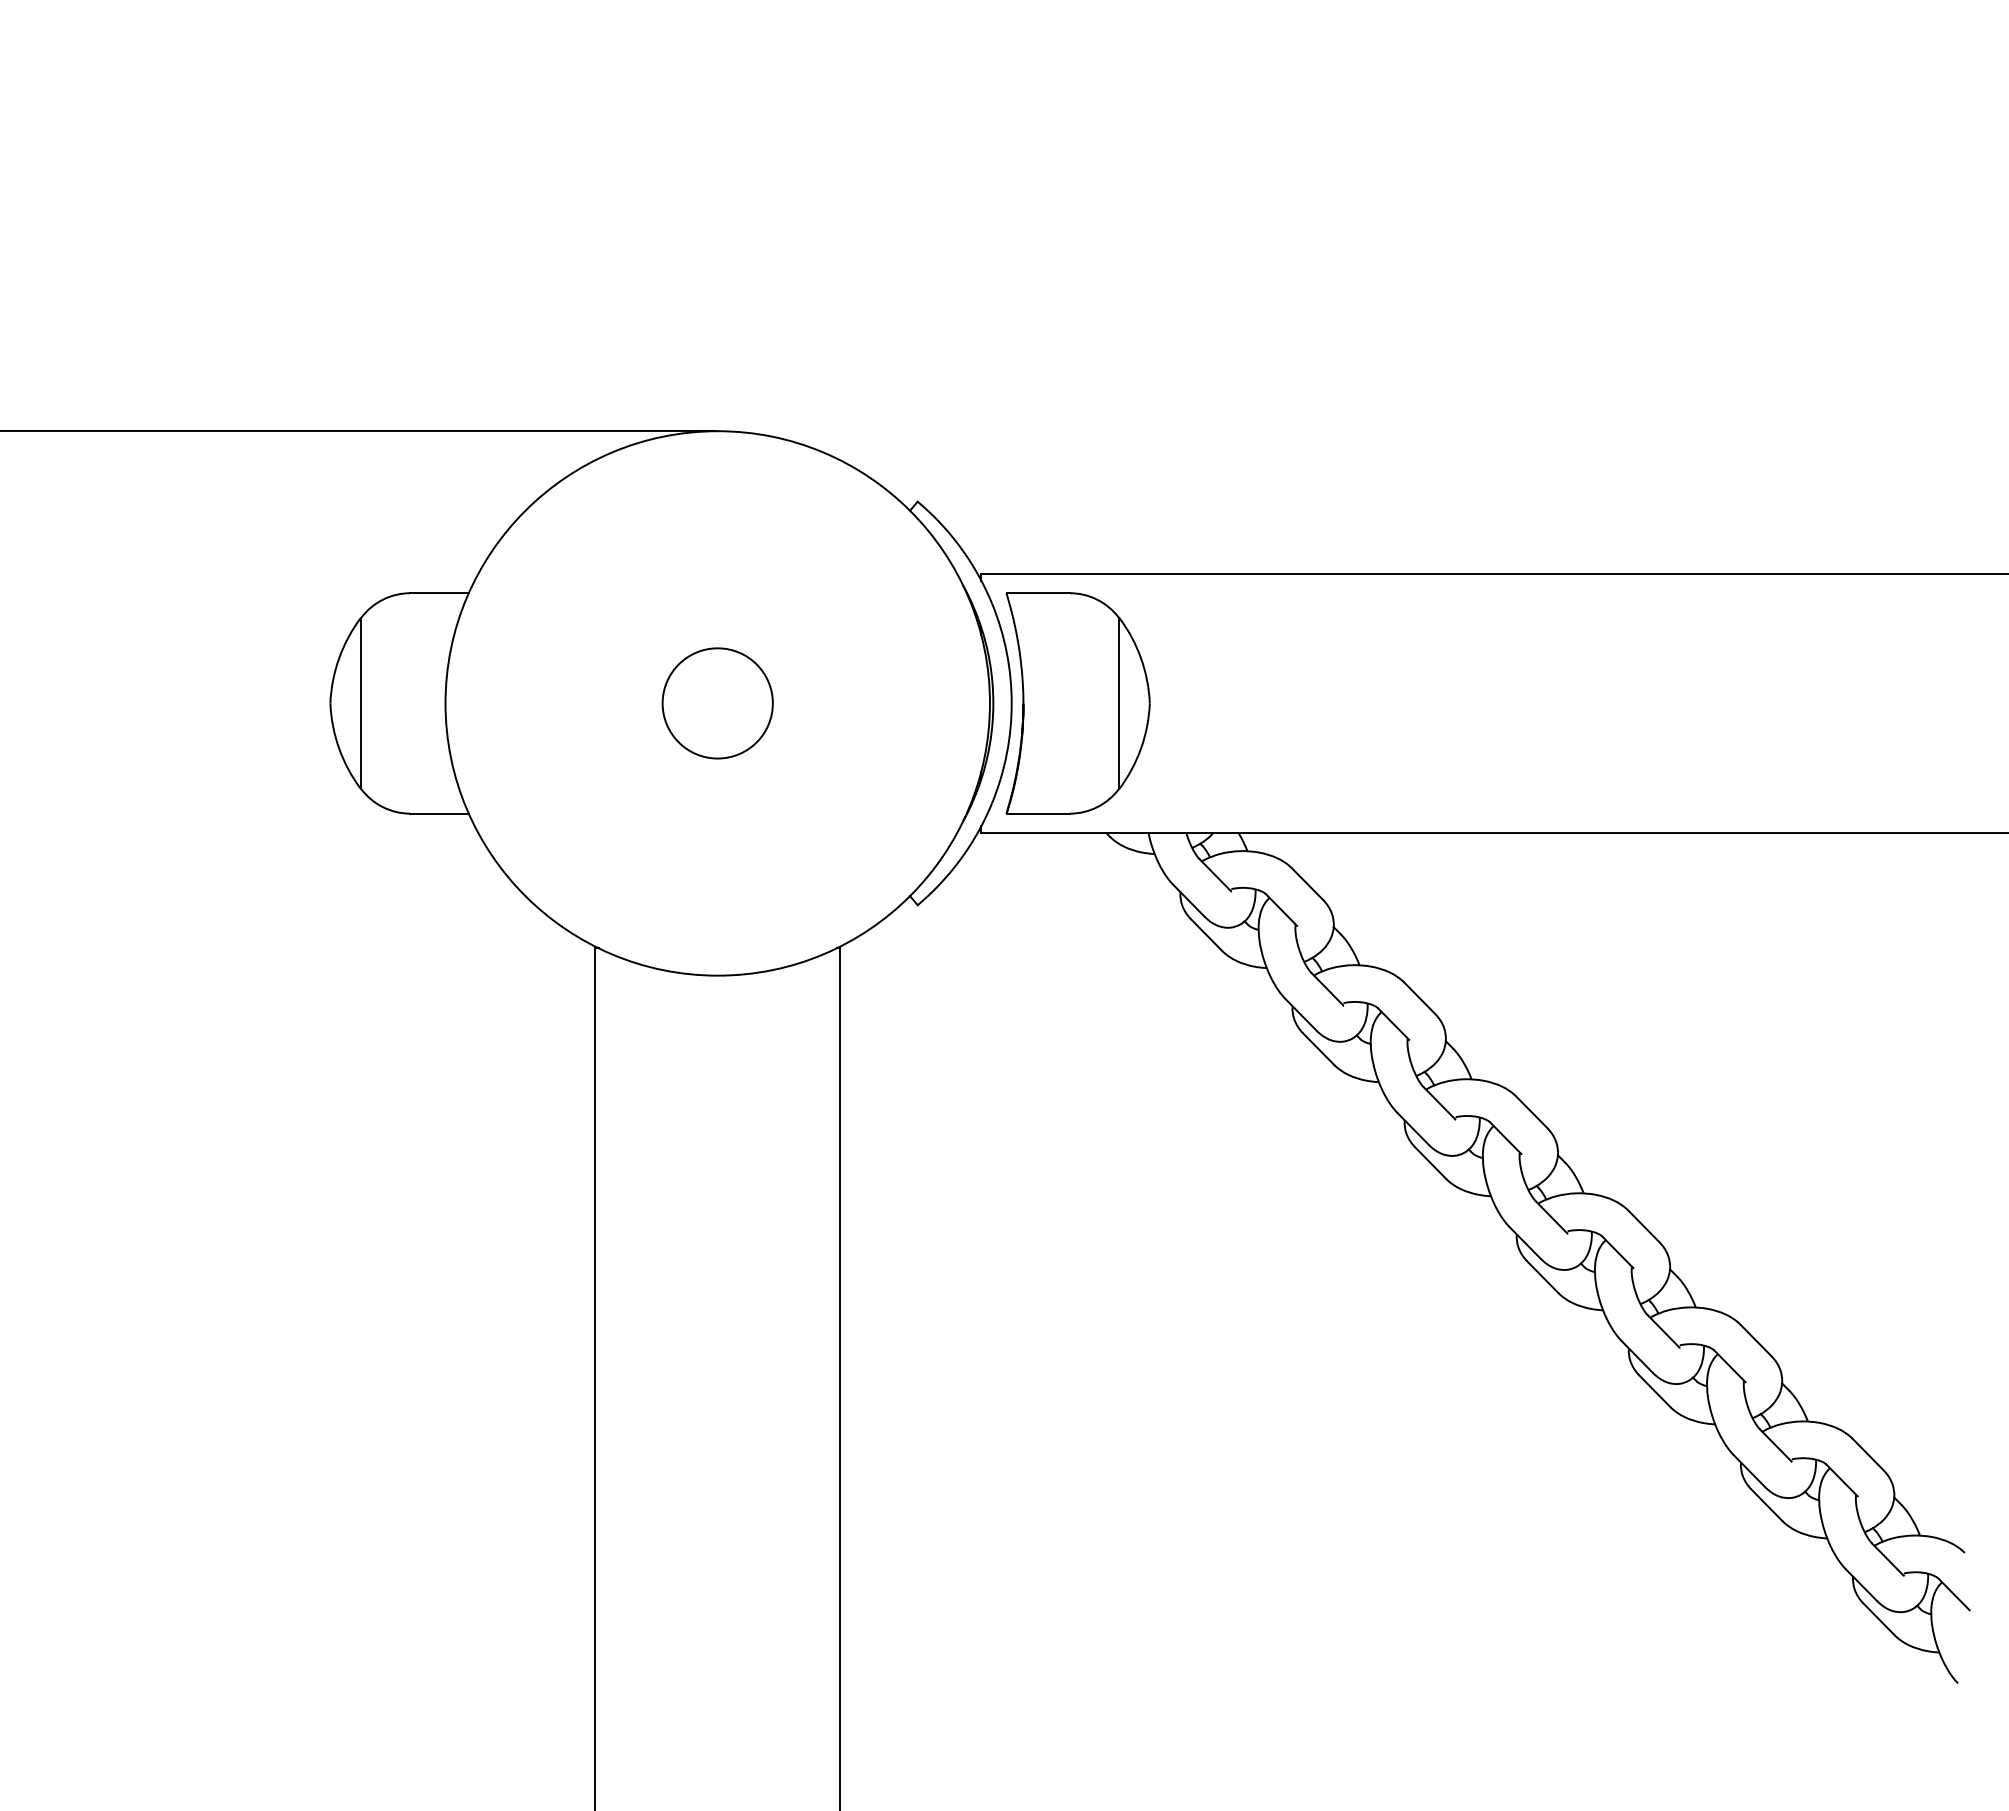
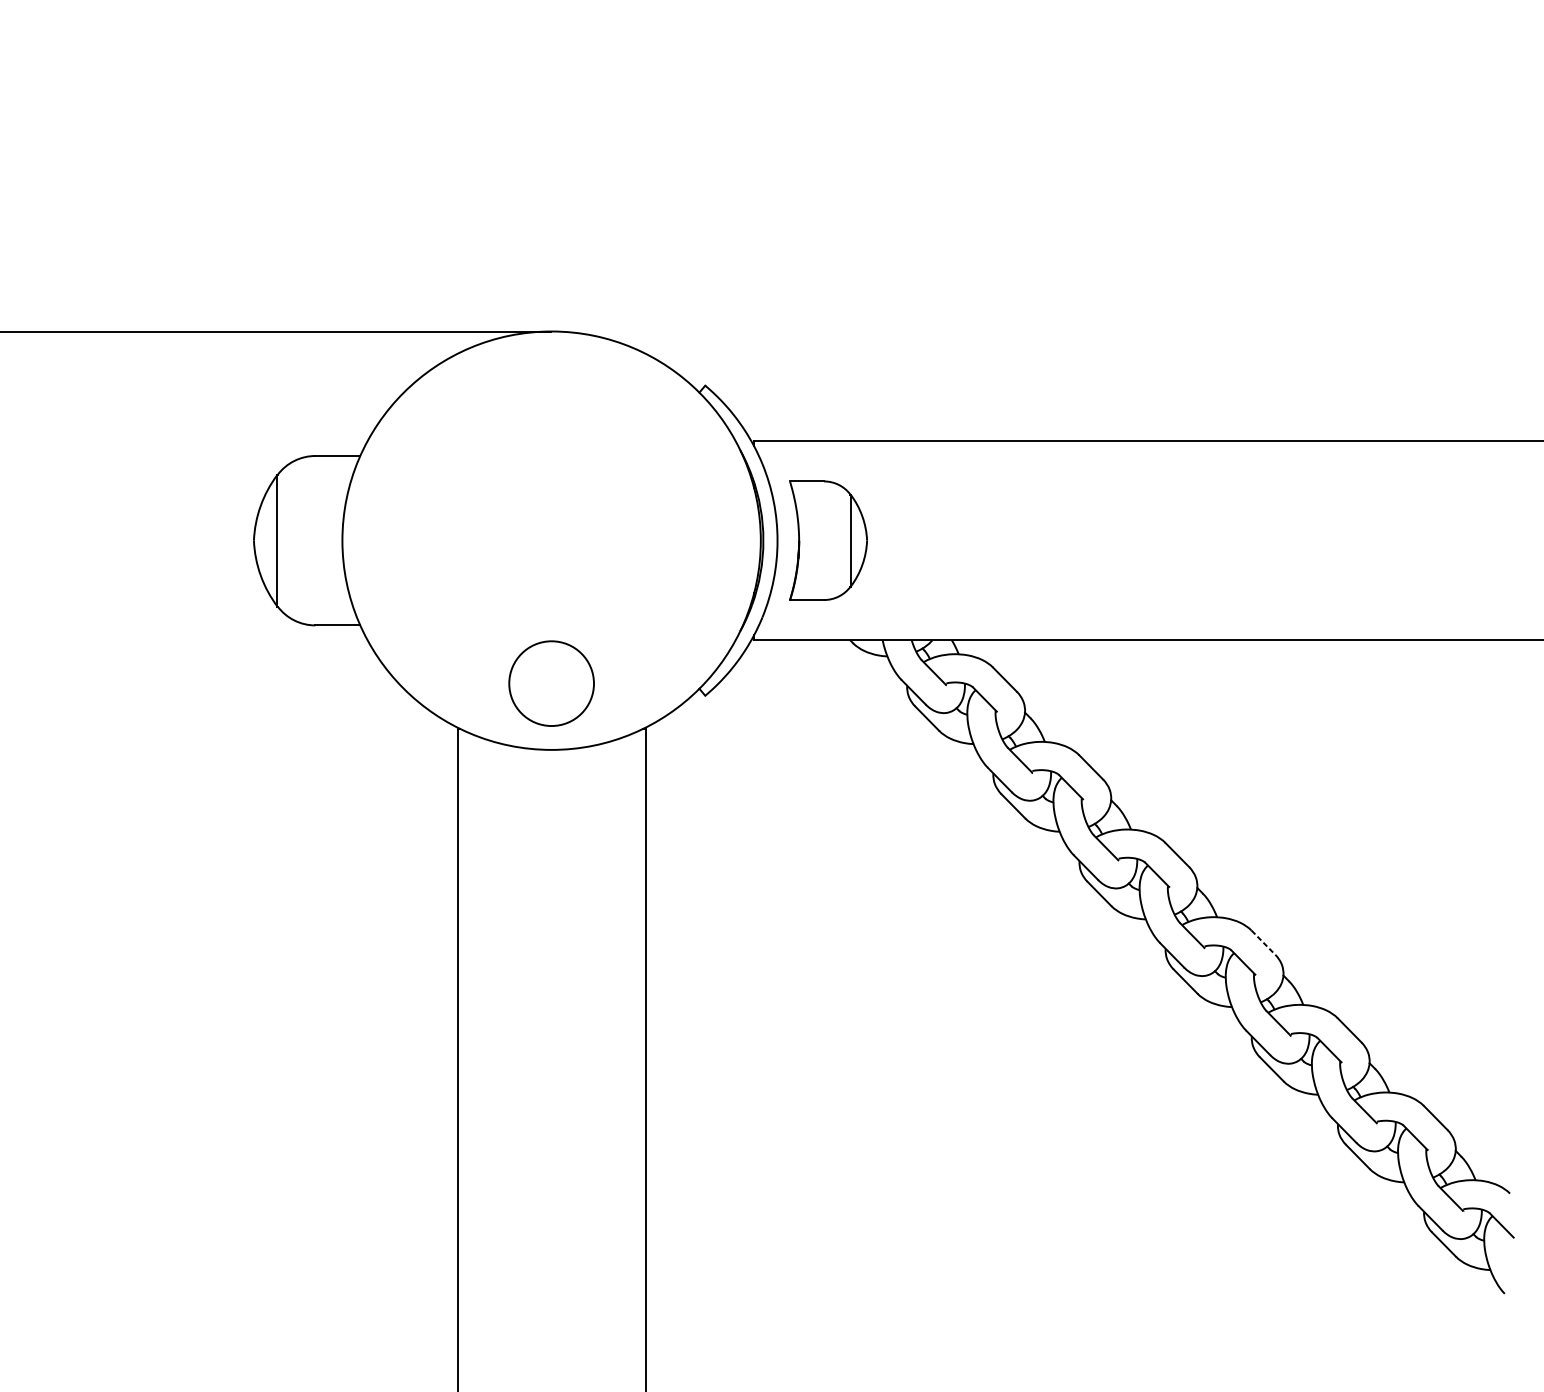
circle: (717, 703) -> (551, 683), moved
part: (1077, 703) -> (828, 540), size x0.7
line: (1644, 1226) -> (1263, 942), solid -> dashed

